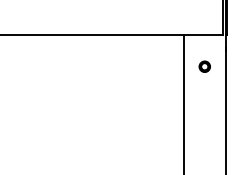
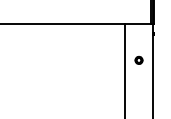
part: (204, 65) -> (138, 59), moved

